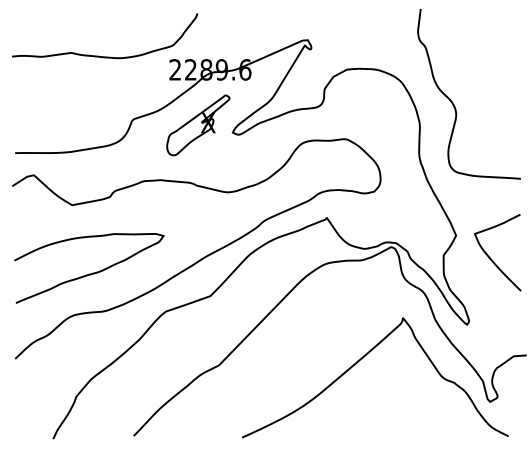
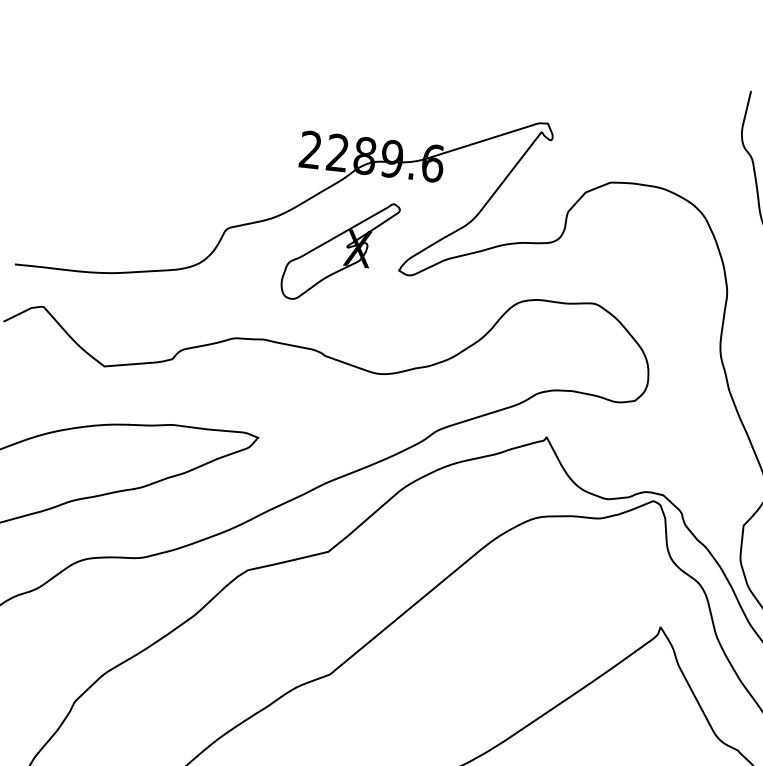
curve: (99, 55) -> (181, 110), removed

